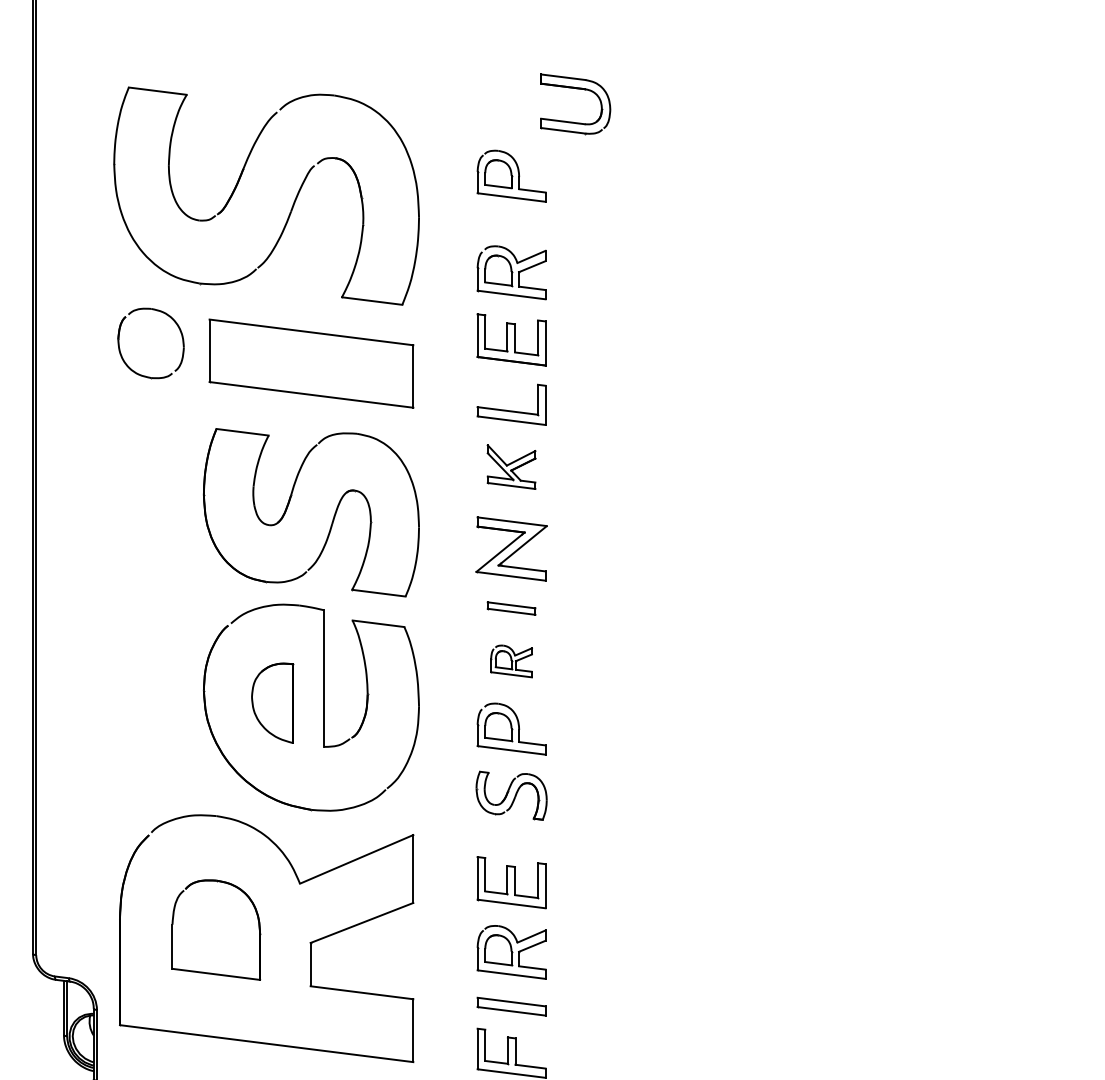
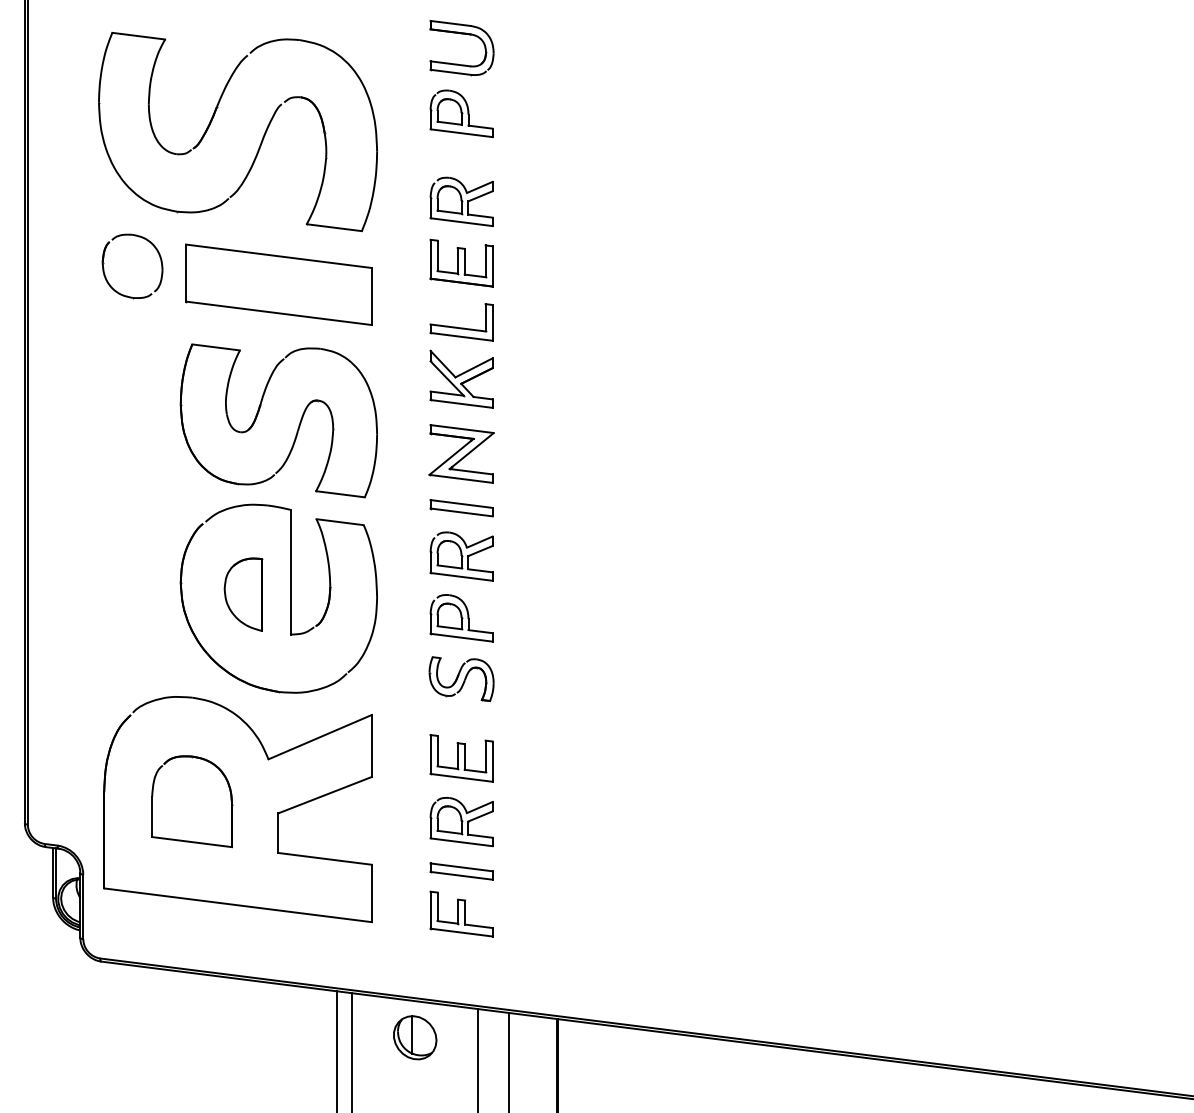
part: (575, 89) -> (461, 34), moved
part: (511, 466) -> (461, 378), size x1.43
part: (511, 608) -> (461, 508), size x1.43
part: (511, 661) -> (461, 556), size x1.67

